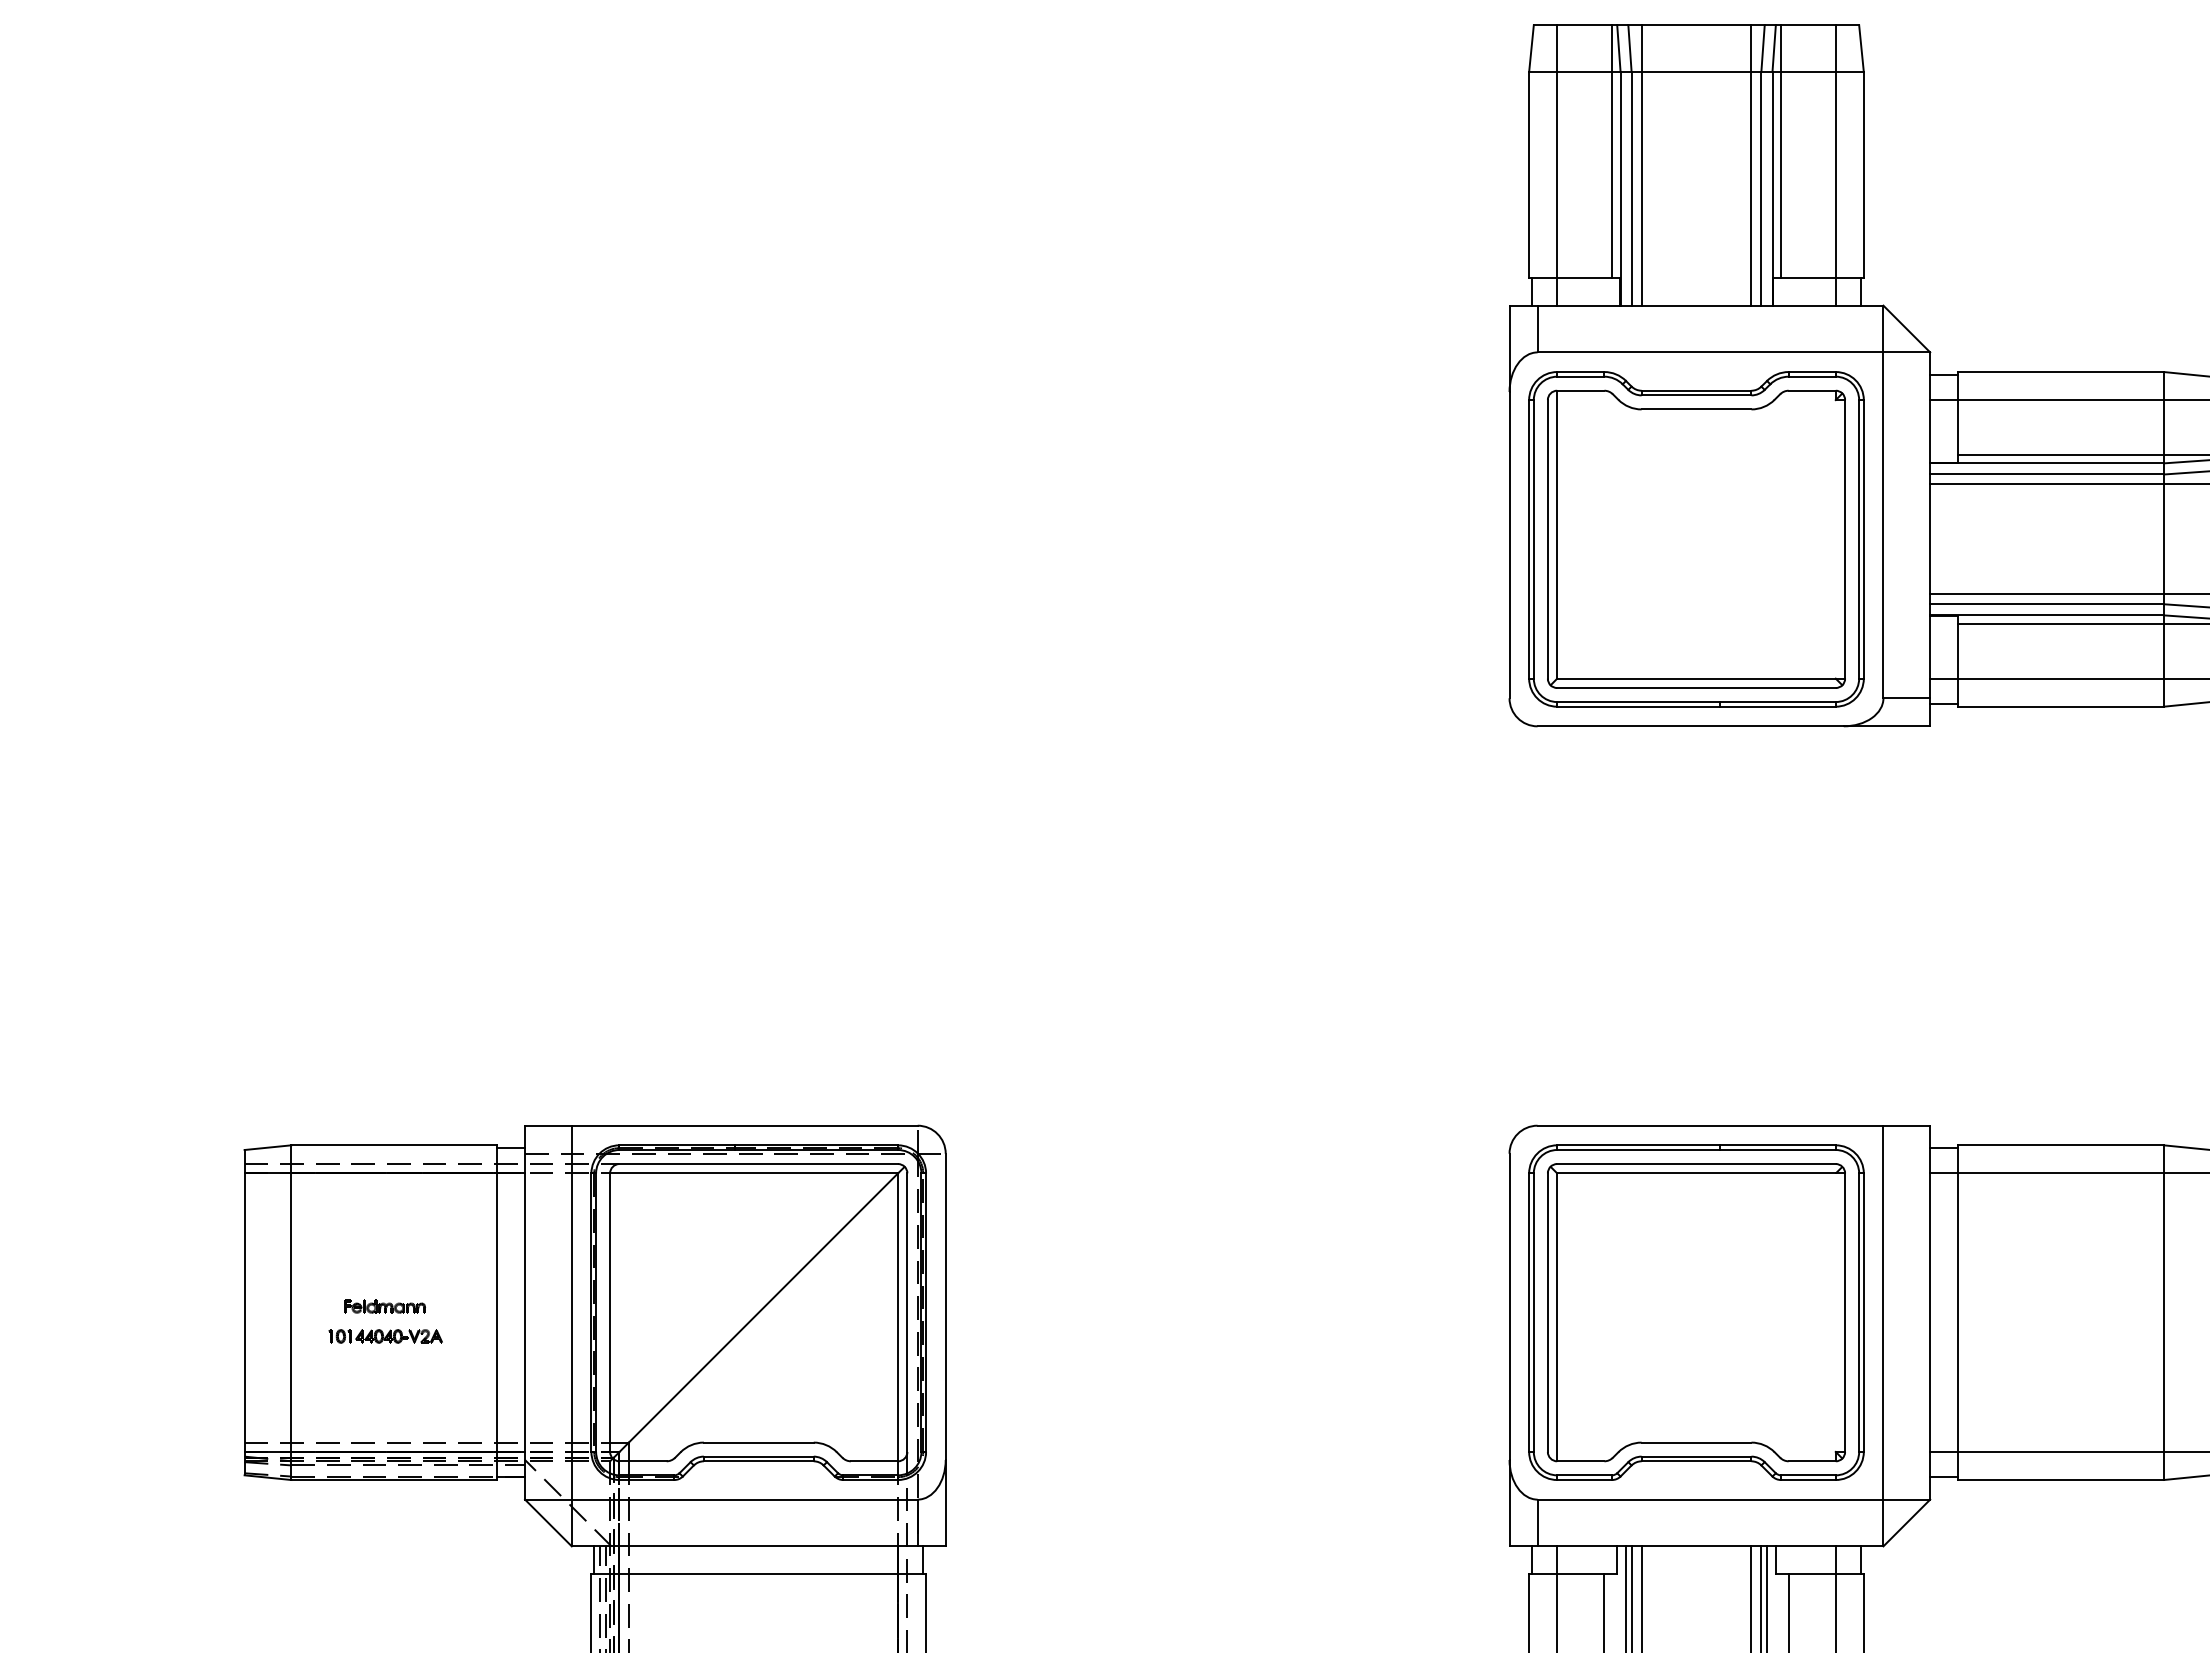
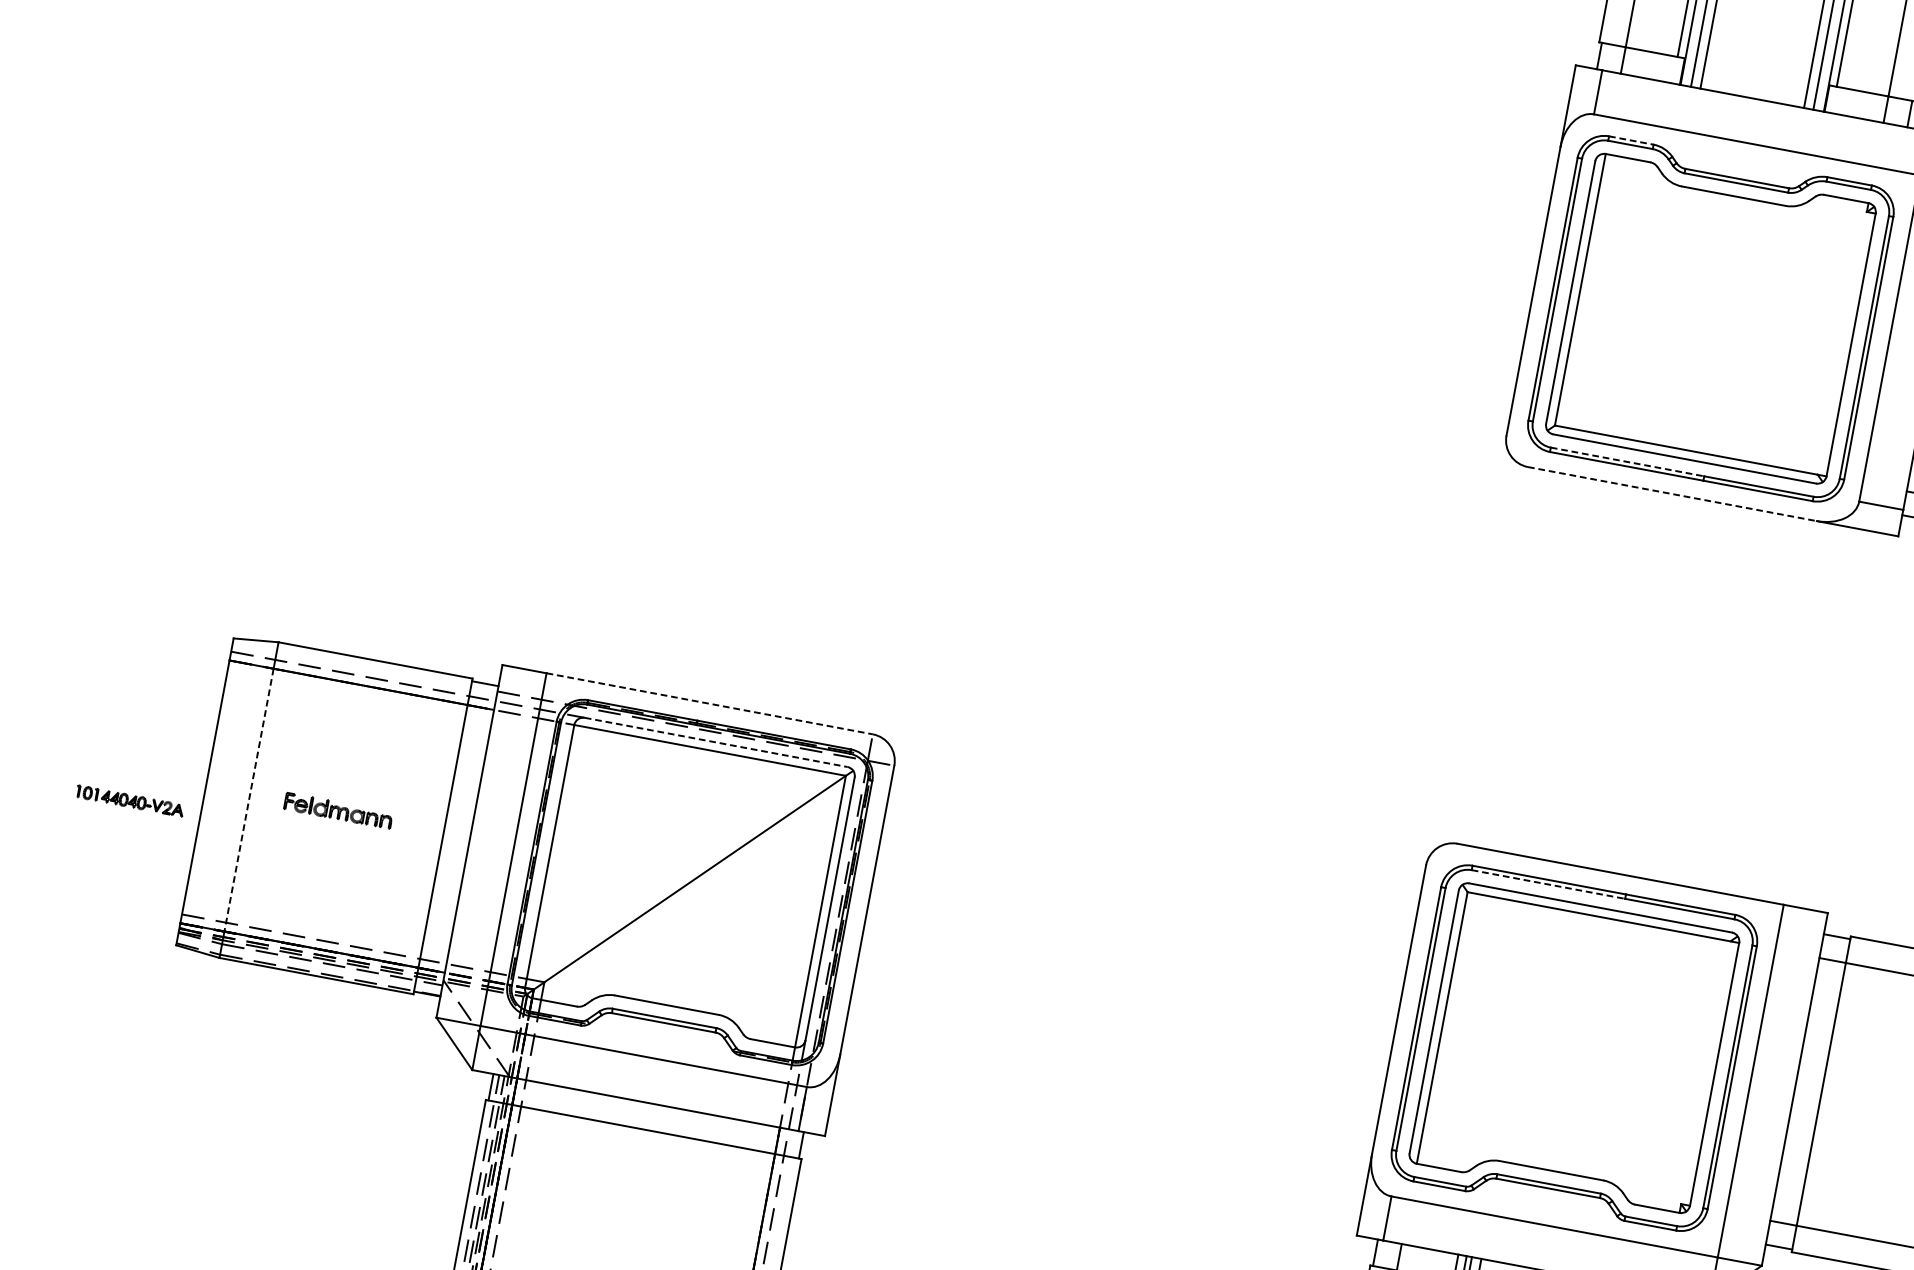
line: (1580, 372) -> (1630, 140), solid -> dashed
line: (1639, 702) -> (1628, 462), solid -> dashed
line: (1691, 726) -> (1673, 494), solid -> dashed
line: (744, 1125) -> (709, 703), solid -> dashed
line: (1639, 1150) -> (1549, 885), solid -> dashed
line: (759, 1164) -> (716, 743), solid -> dashed
part: (384, 1306) -> (338, 810), size x1.4
line: (291, 1313) -> (249, 800), solid -> dashed
part: (385, 1336) -> (129, 801), moved

